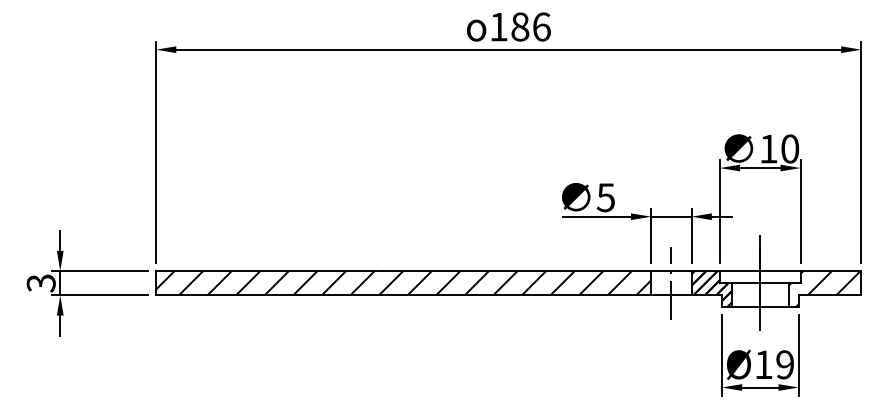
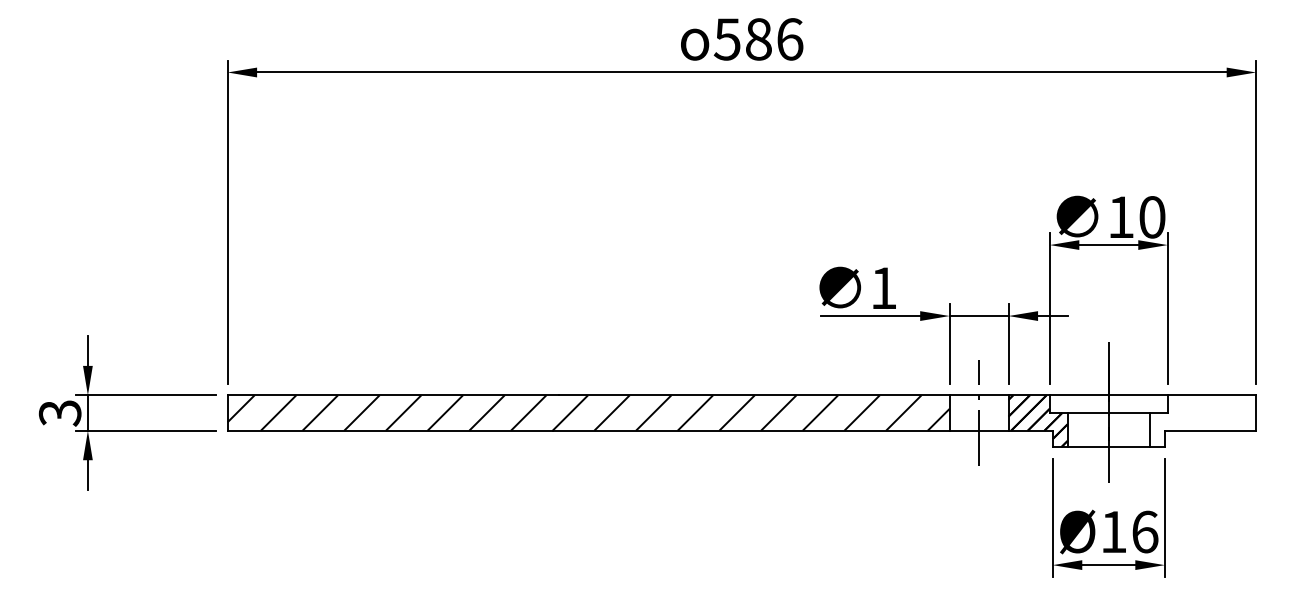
text: (498, 26) -> (726, 38), 186 -> 586
text: (605, 197) -> (883, 288), 5 -> 1
hatch: (824, 288) -> (1202, 420), removed
text: (785, 364) -> (1145, 531), Ø19 -> Ø16

